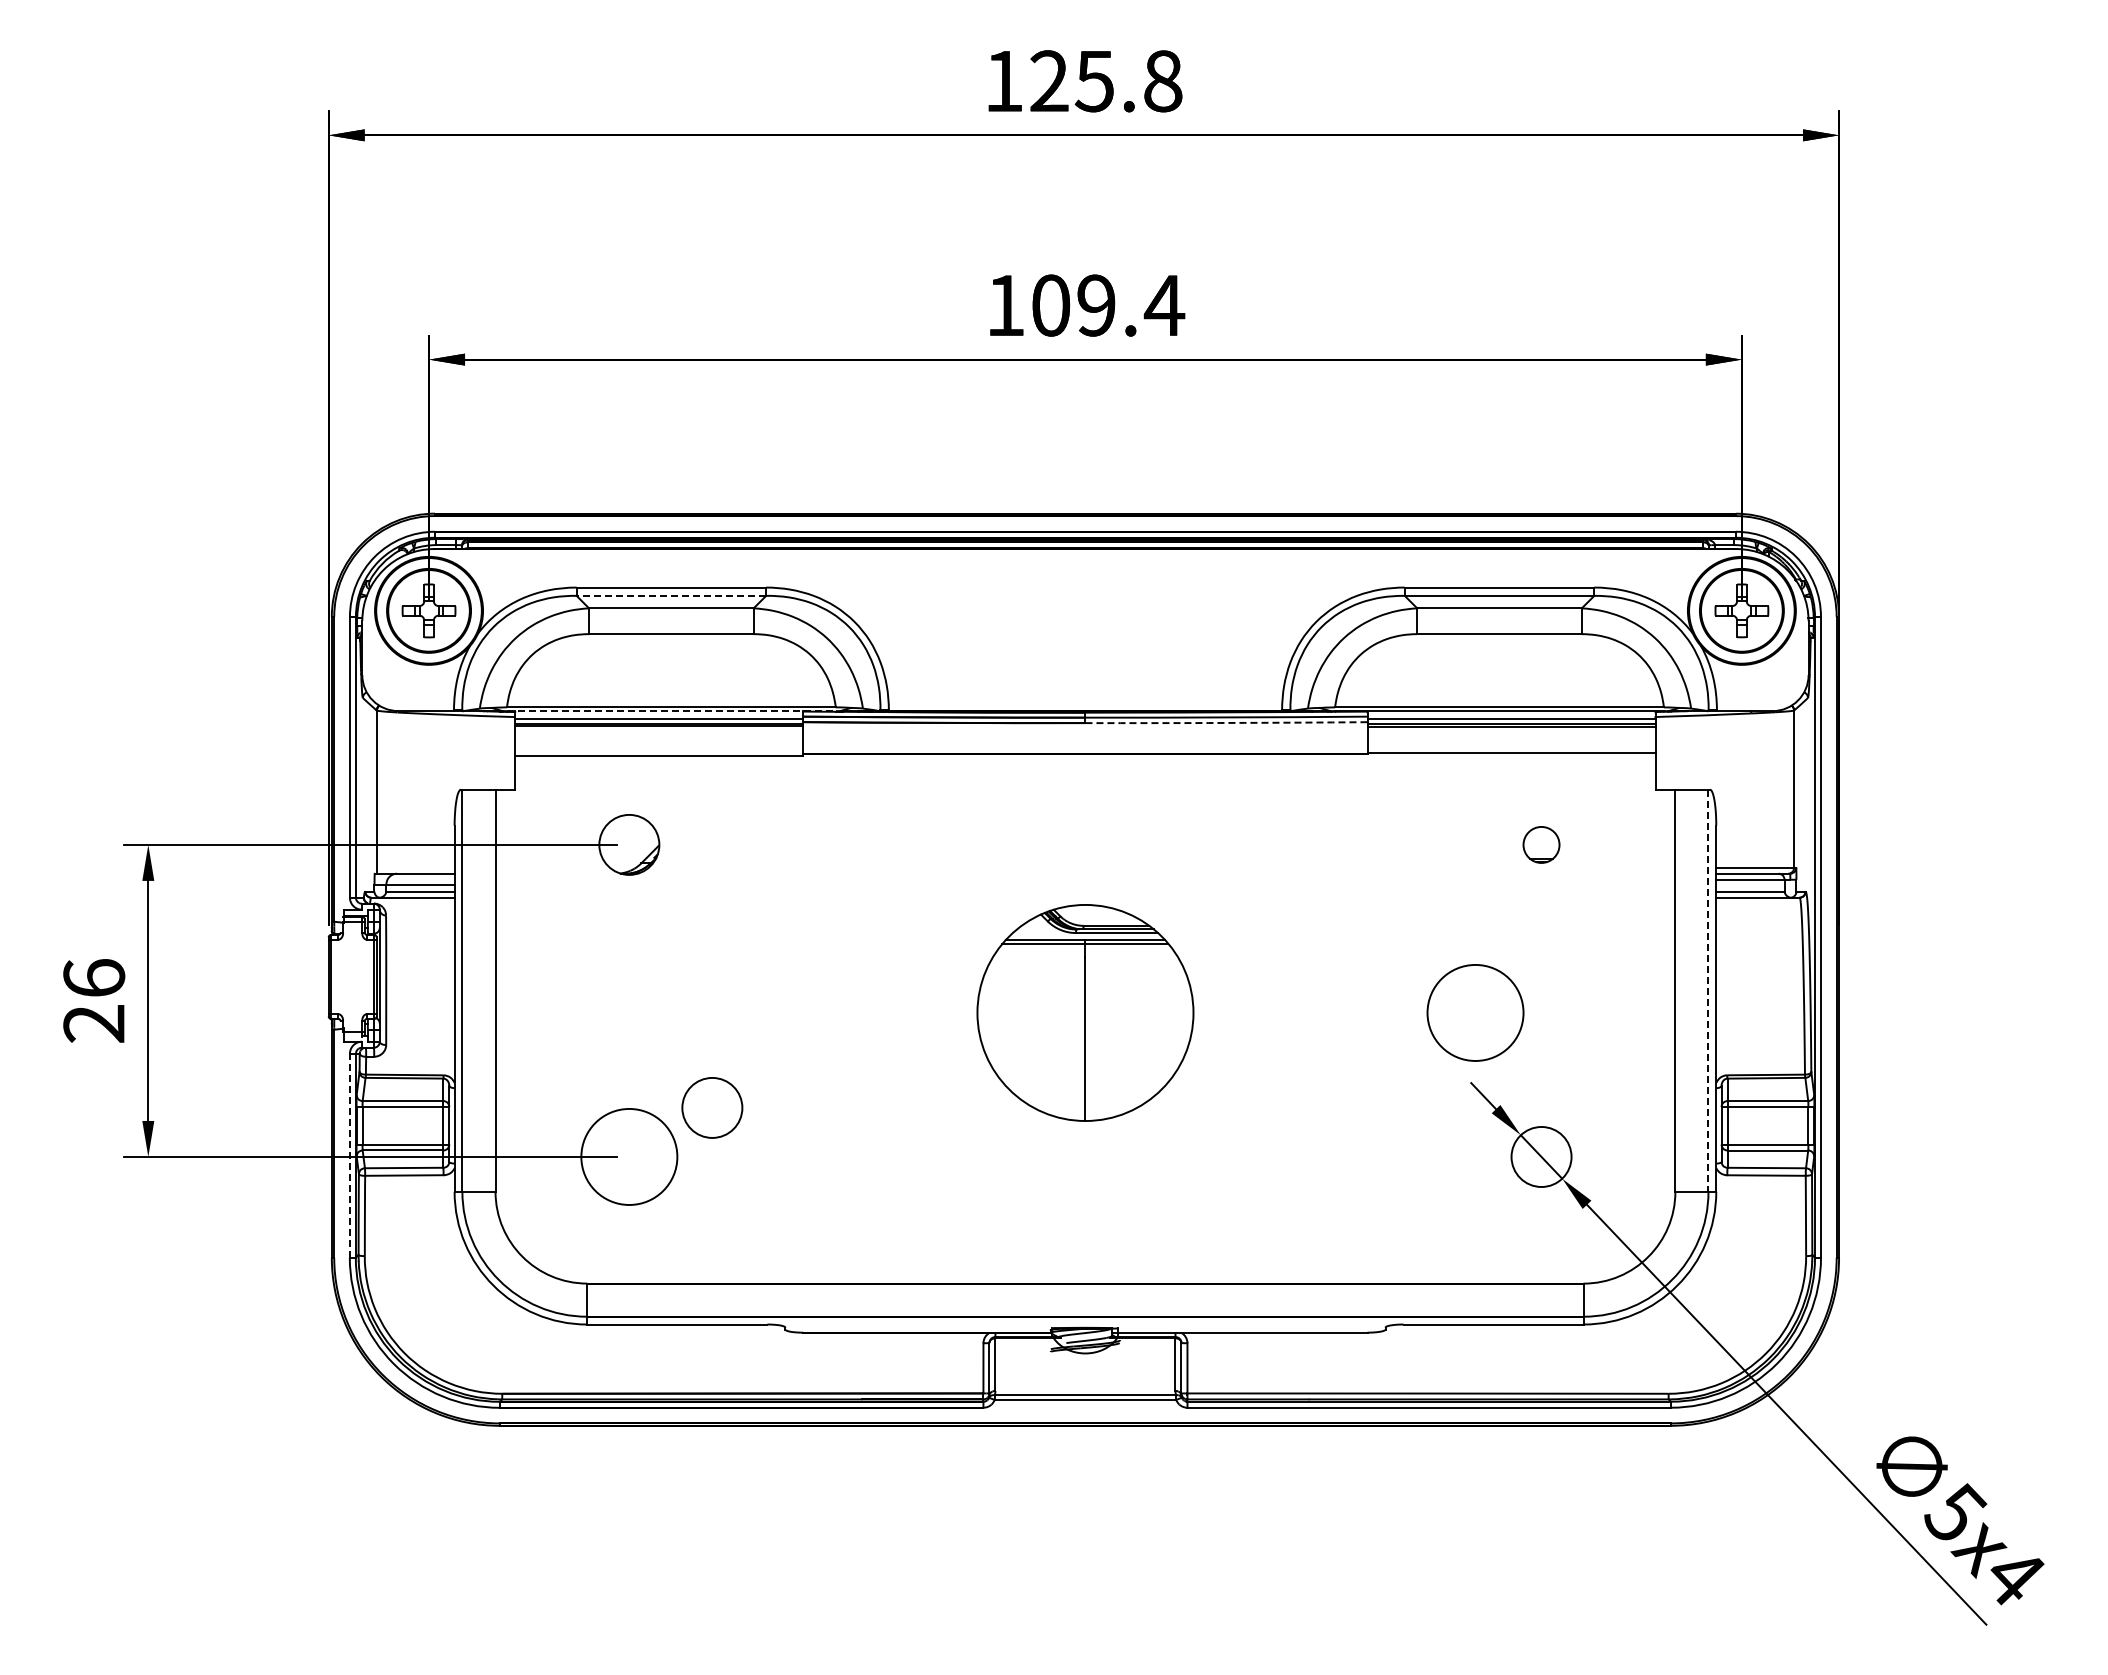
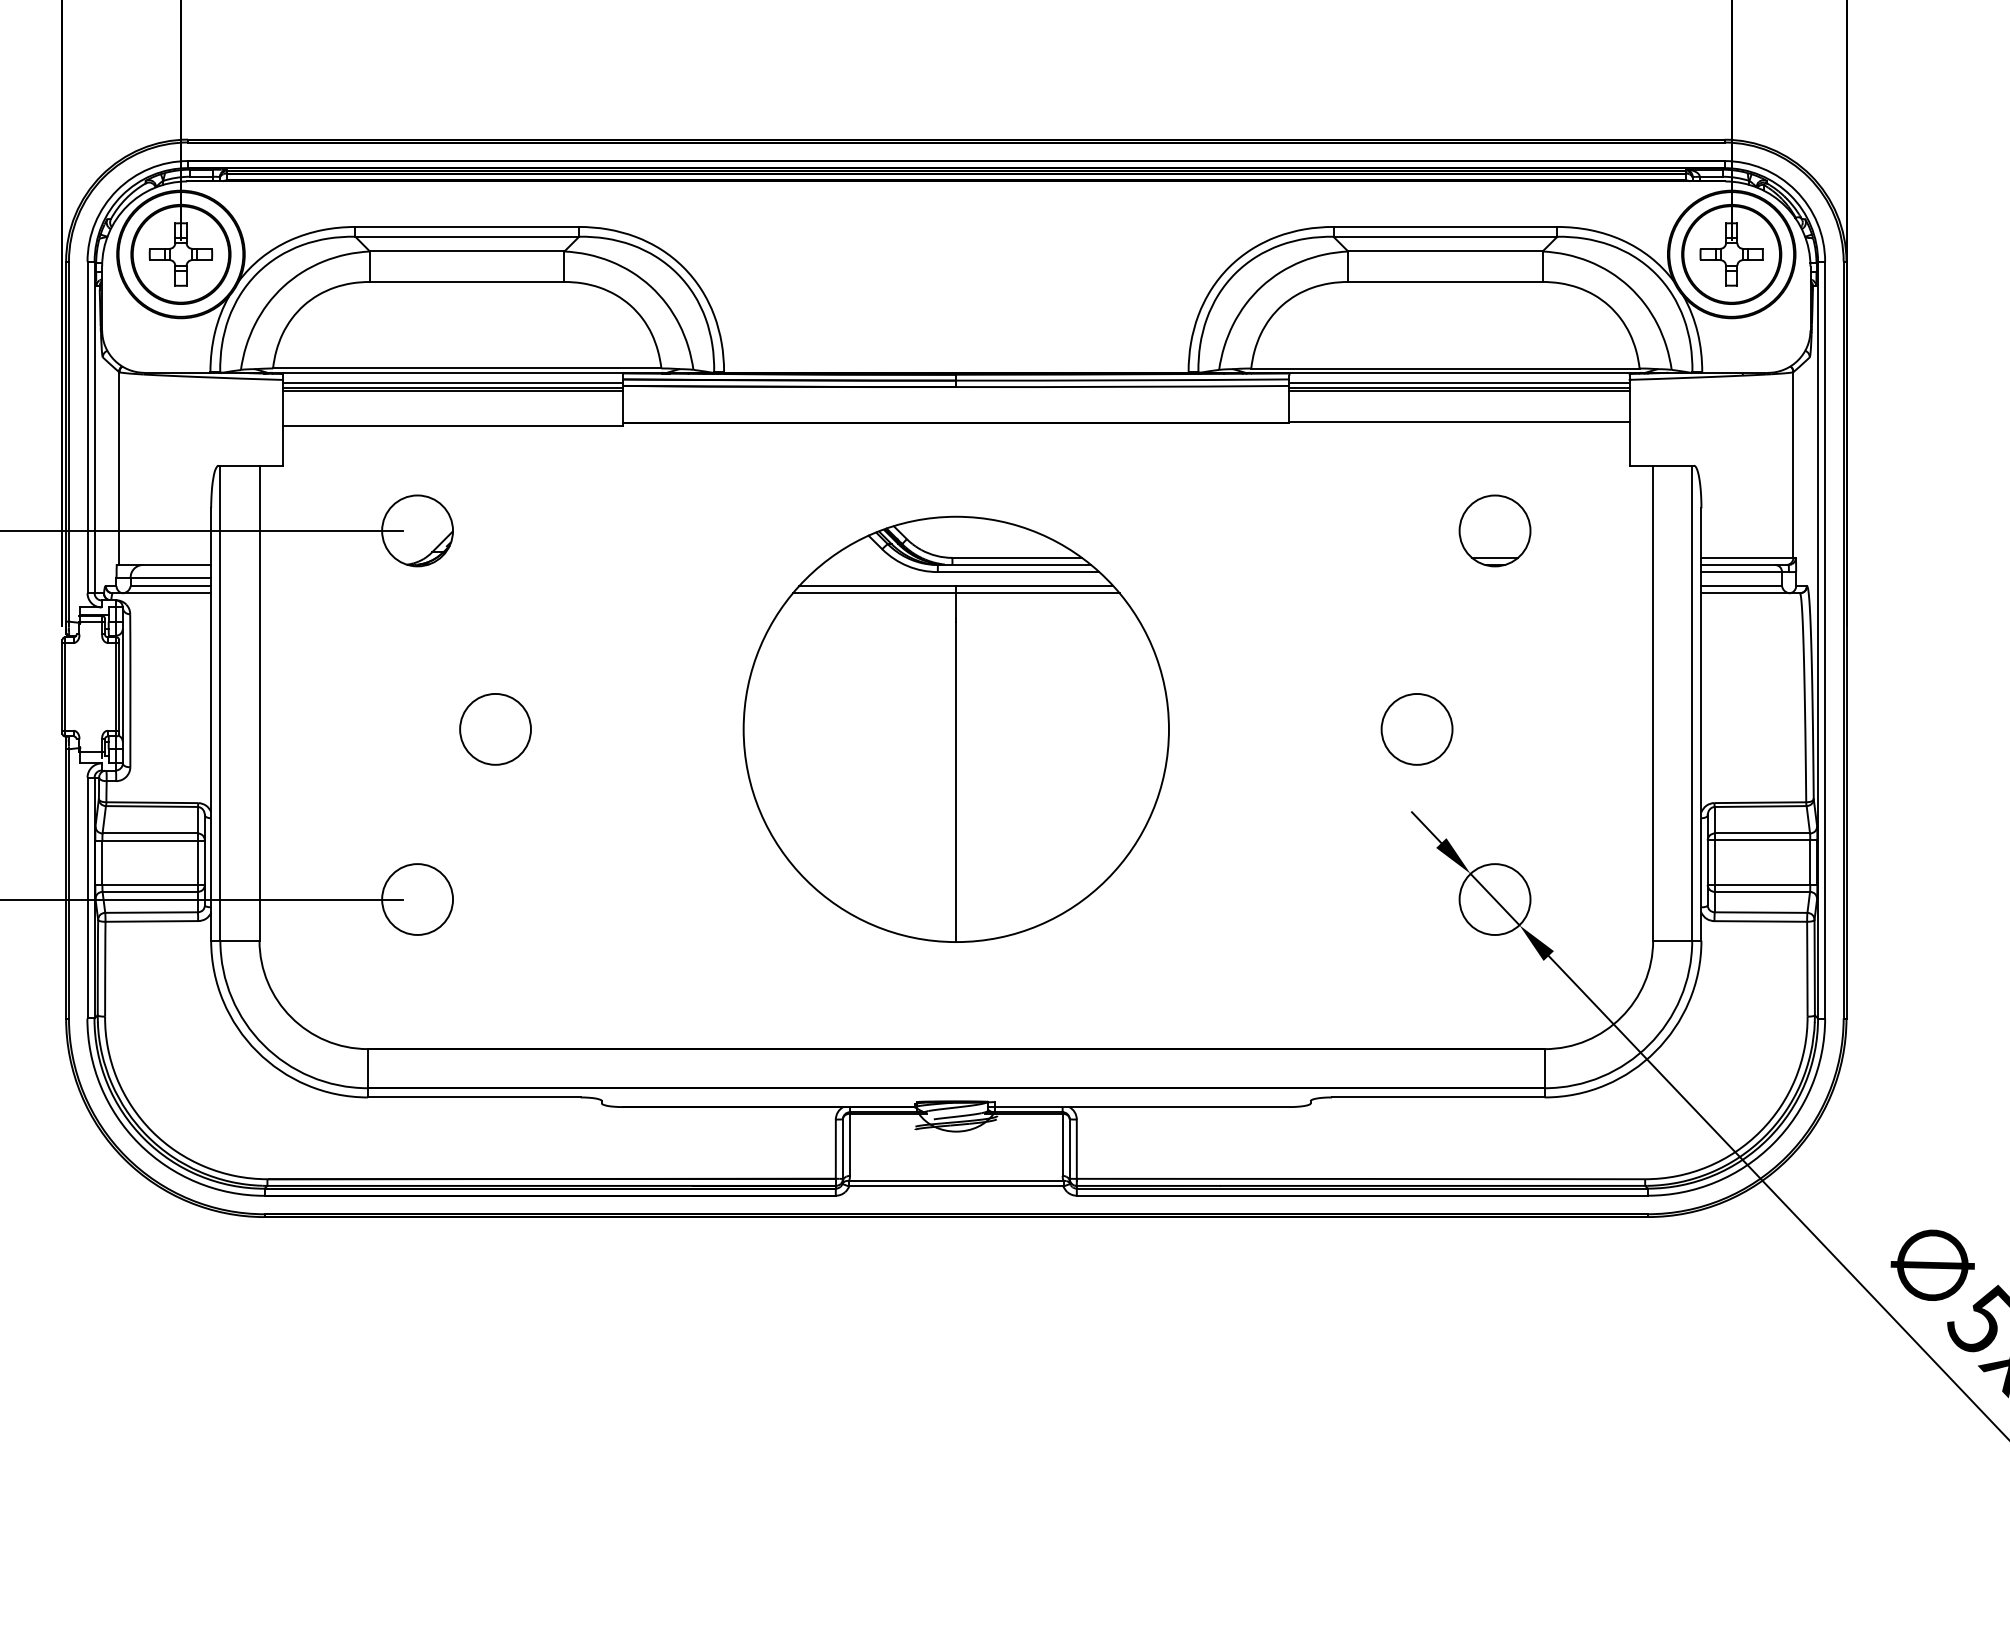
line: (671, 595) -> (467, 236), dashed -> solid
line: (671, 711) -> (467, 373), dashed -> solid
arc: (1226, 722) -> (1122, 386), dashed -> solid
part: (1541, 844) -> (1494, 530), size x1.67
line: (1708, 991) -> (1692, 704), dashed -> solid
part: (1085, 1012) -> (956, 728), size x1.67
circle: (1475, 1012) -> (1417, 728), size x0.62
circle: (712, 1107) -> (495, 728), moved
line: (349, 1155) -> (87, 897), dashed -> solid
circle: (629, 1156) -> (417, 898), size x0.62

